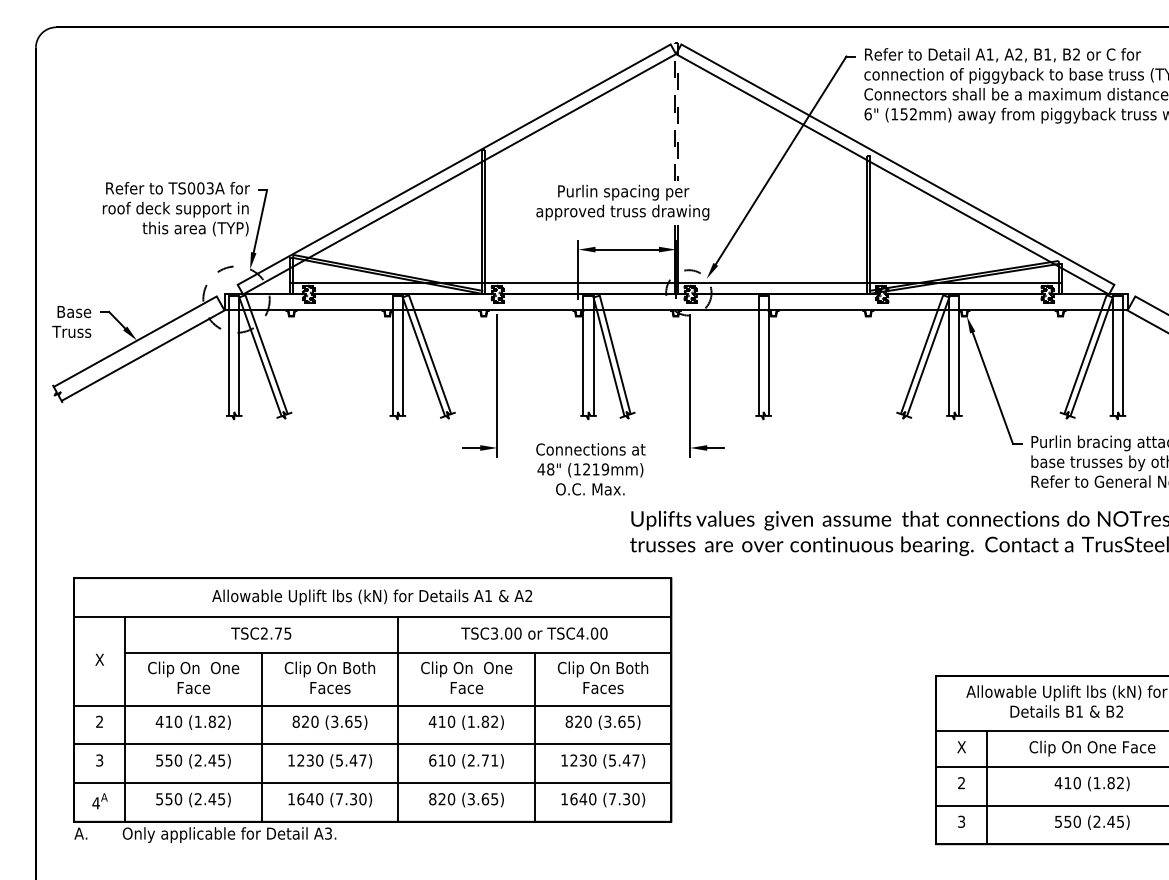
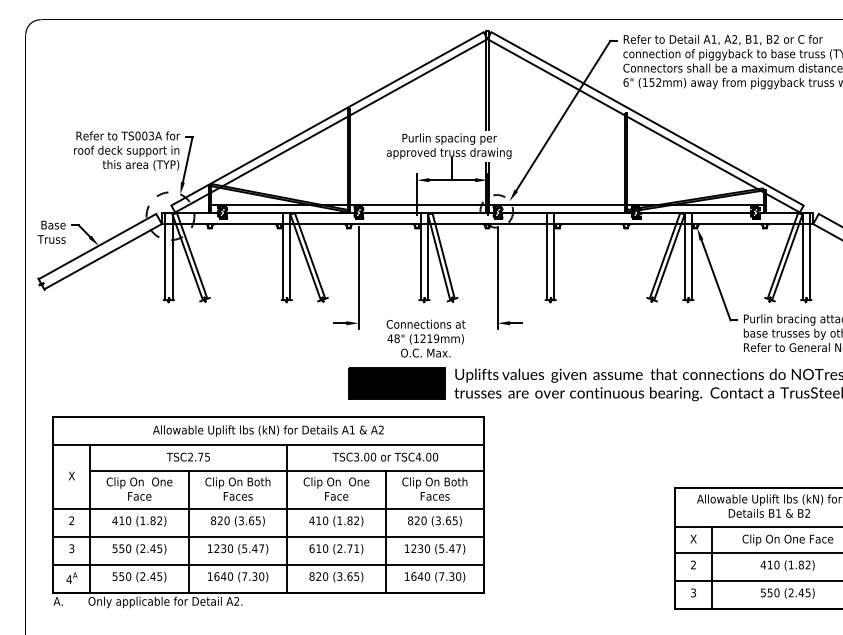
line: (676, 43) -> (487, 31), dashed -> solid
line: (627, 234) -> (452, 169), added
part: (550, 531) -> (396, 383), added
text: (328, 833) -> (236, 601), A3. -> A2.

